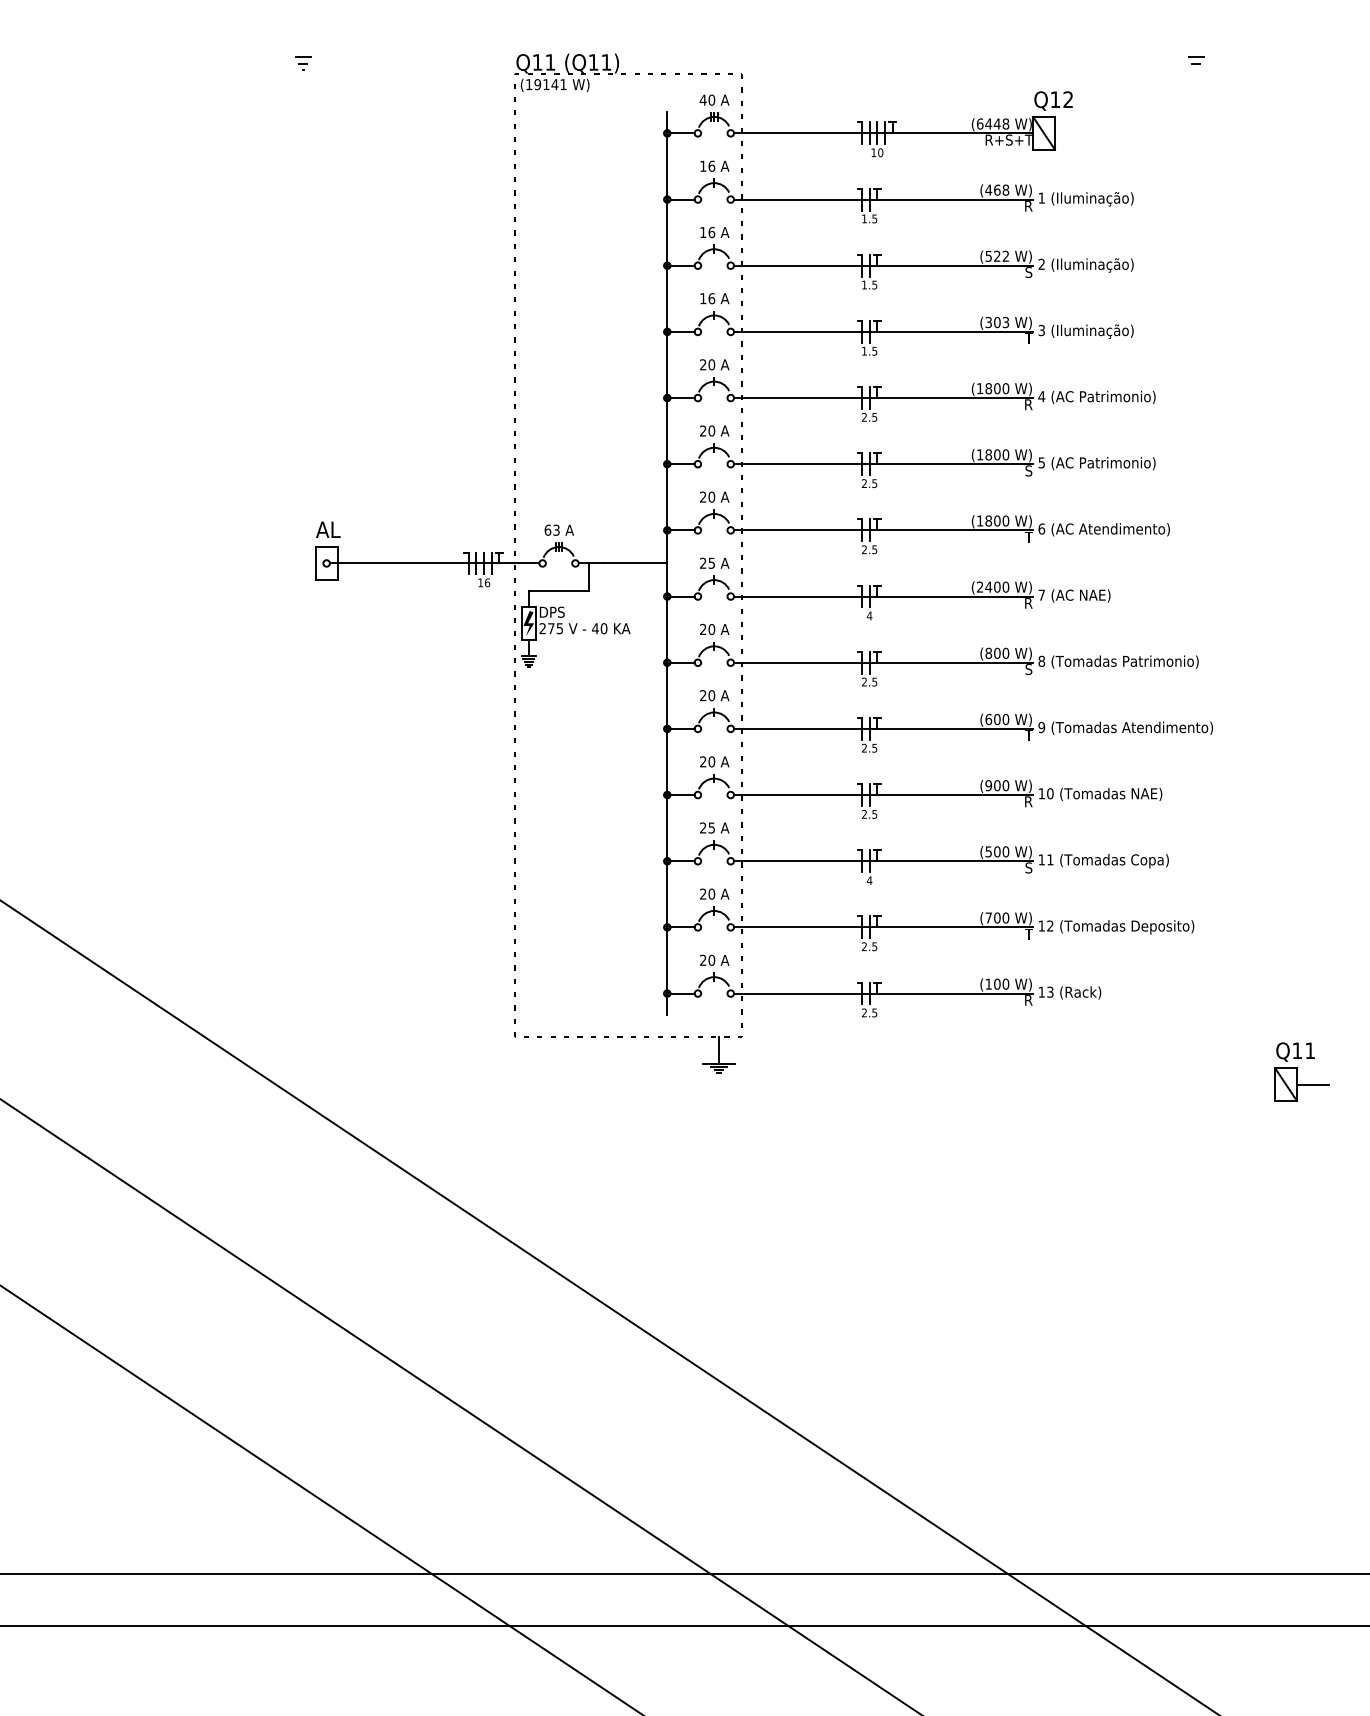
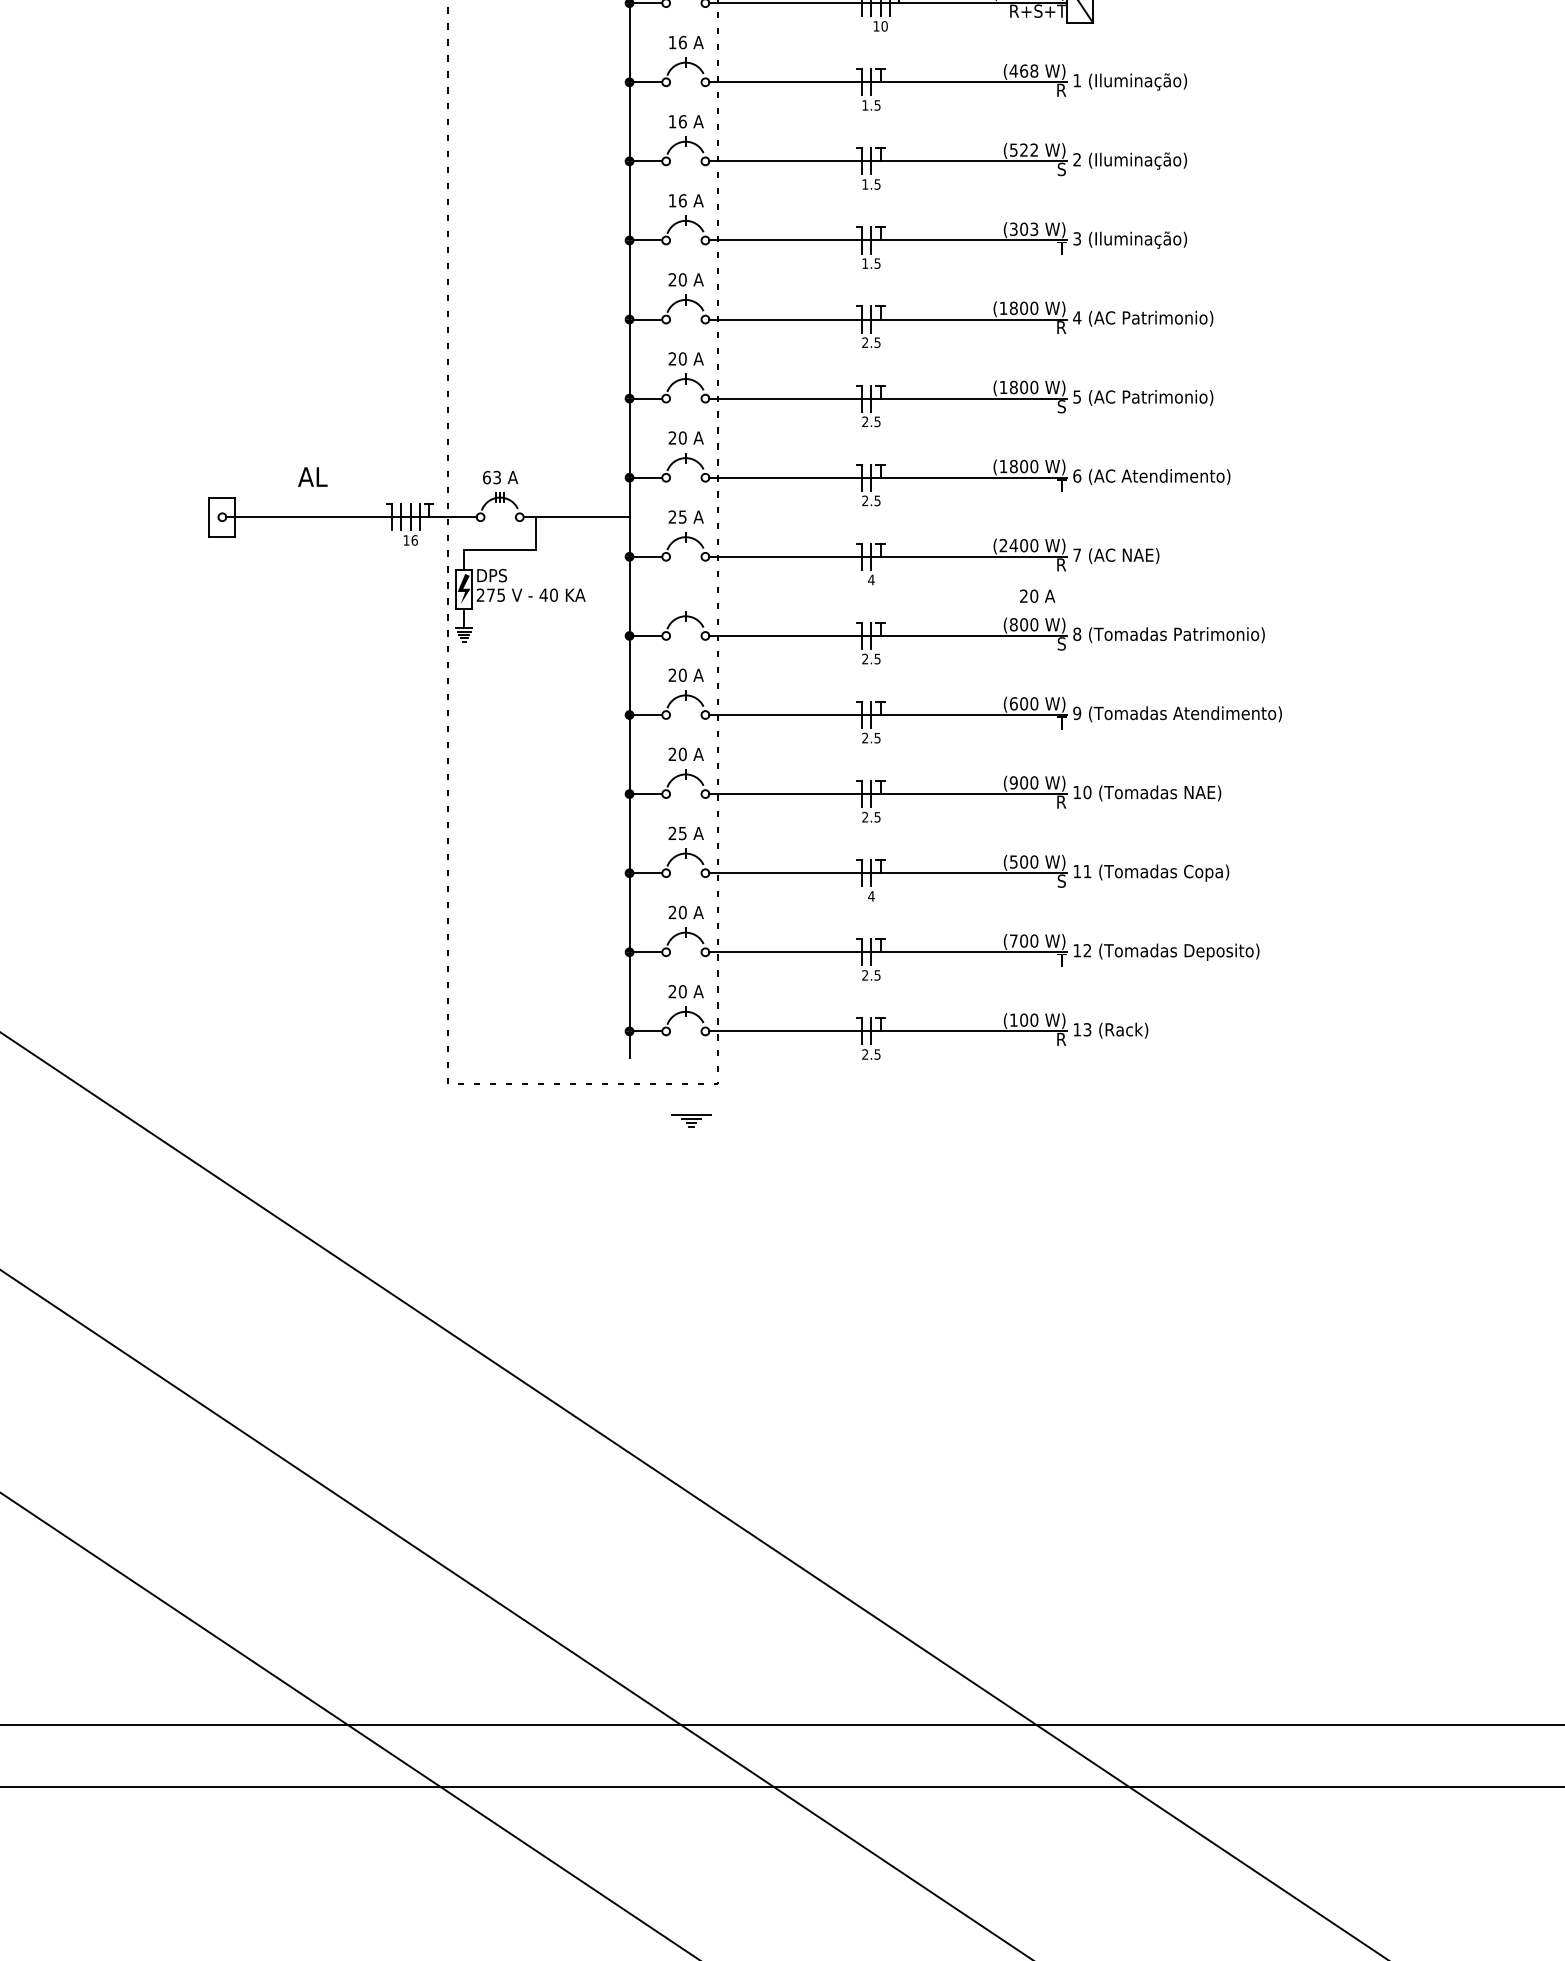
text: (328, 529) -> (313, 476), moved
text: (714, 629) -> (1037, 596), moved
line: (719, 1050) -> (691, 1099), removed
part: (1301, 1071) -> (1387, 1124), removed

